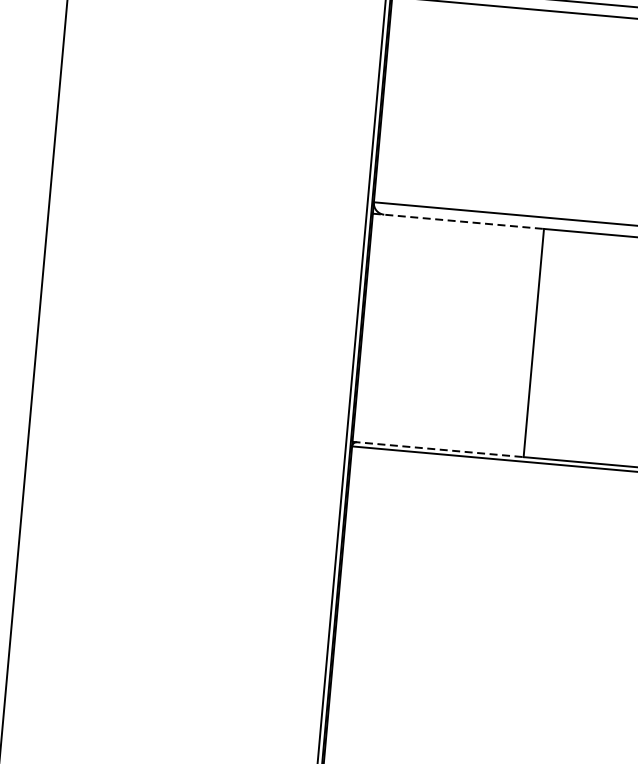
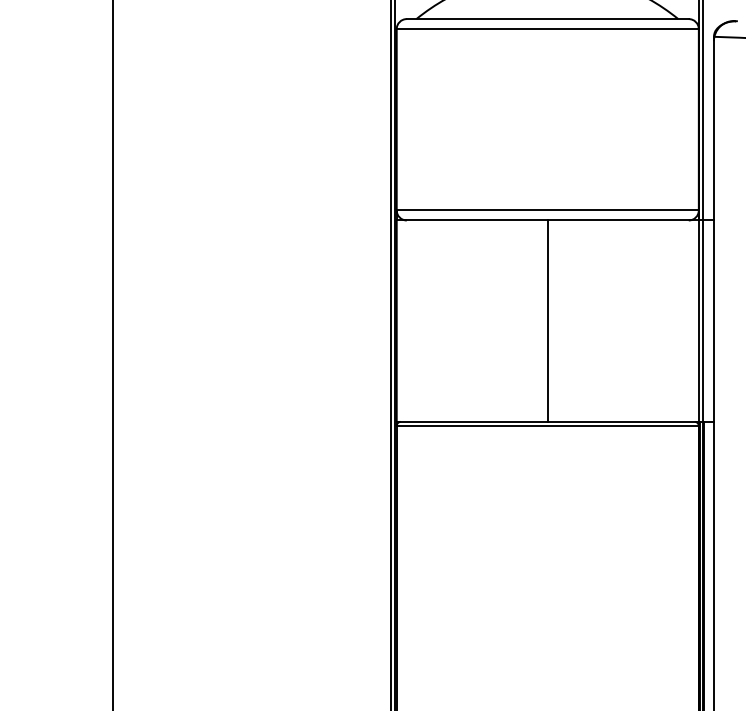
line: (458, 221) -> (472, 220), dashed -> solid
line: (438, 449) -> (472, 421), dashed -> solid

